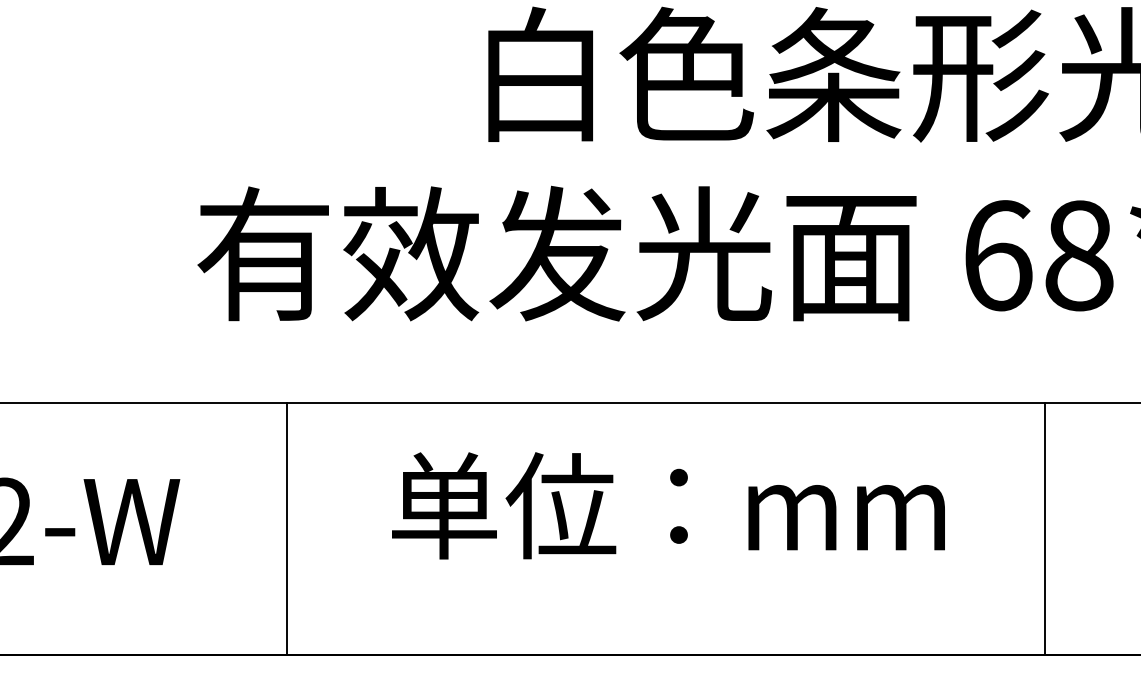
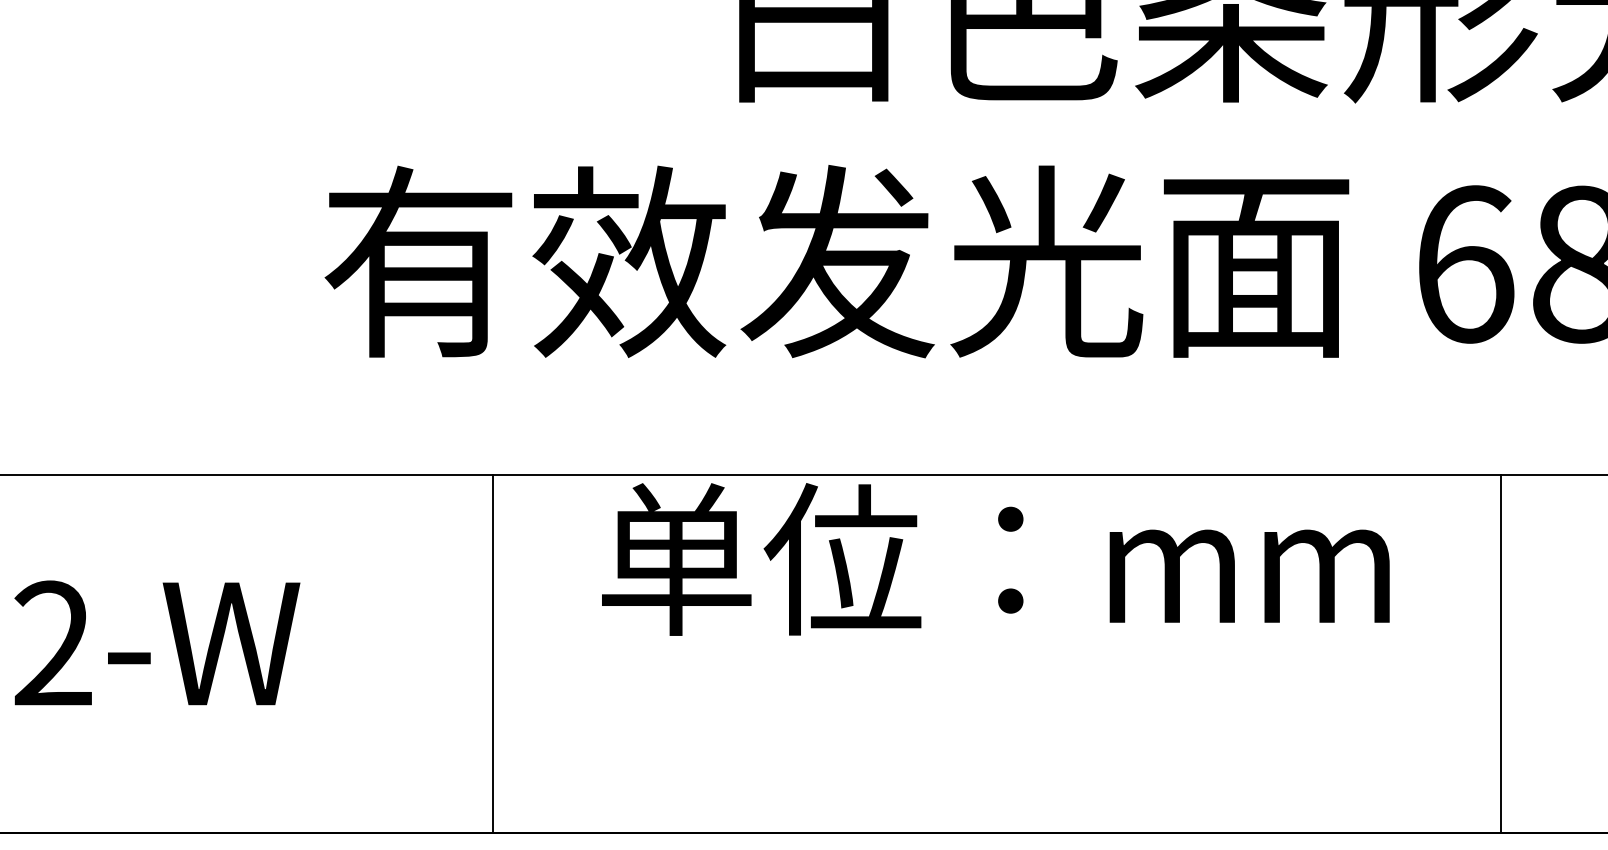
text: (668, 505) -> (995, 558), moved
line: (286, 528) -> (492, 653), moved
line: (1044, 528) -> (1500, 653), moved

